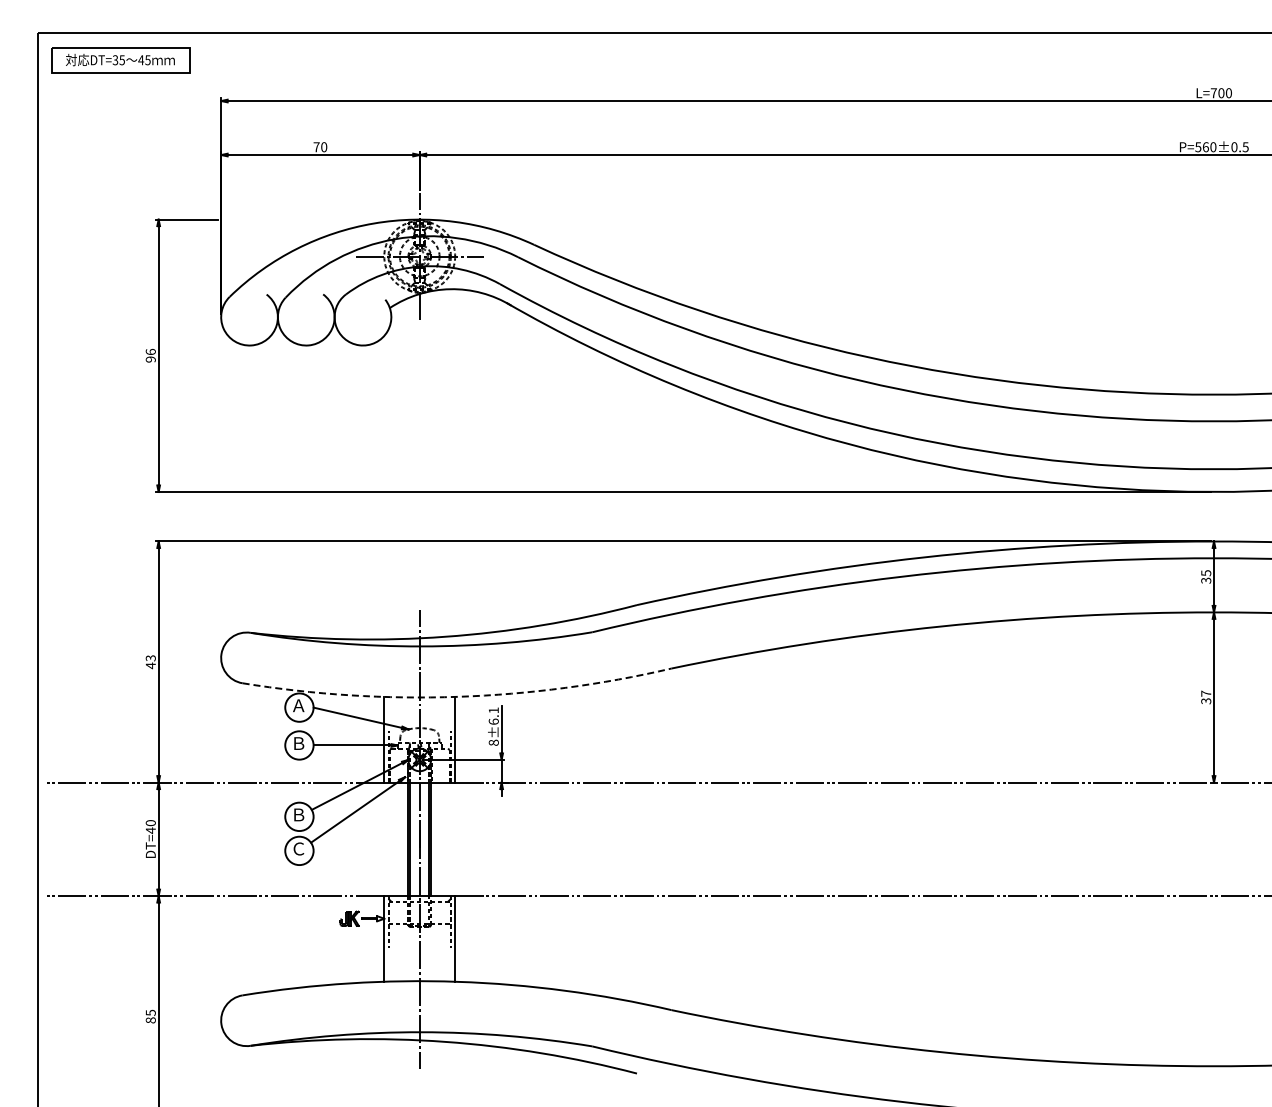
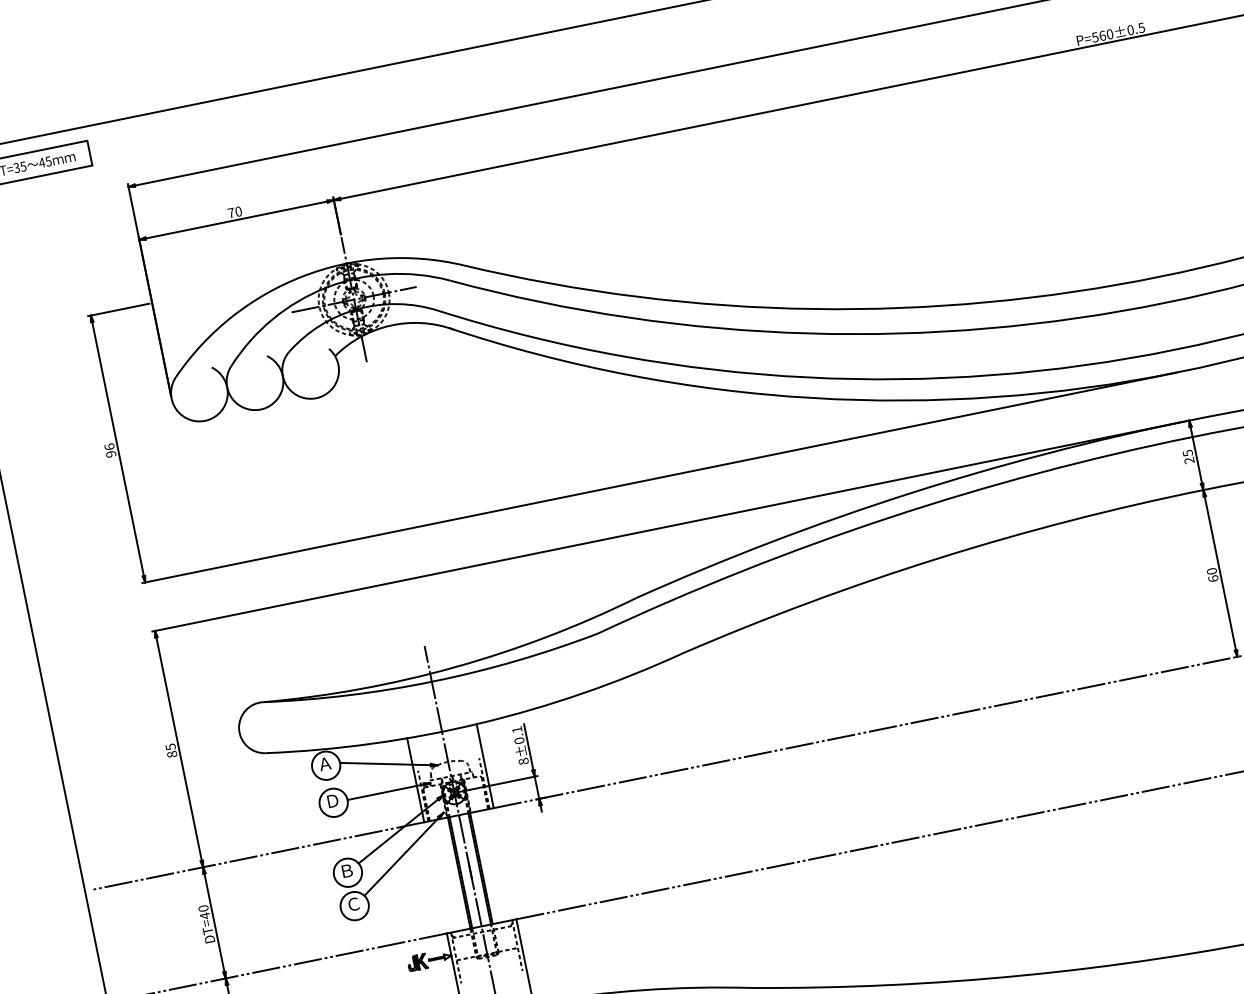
text: (1206, 580) -> (1189, 460), 35 -> 25
text: (150, 662) -> (171, 751), 43 -> 85
arc: (457, 696) -> (478, 723), dashed -> solid
text: (1206, 697) -> (1212, 574), 37 -> 60
text: (493, 721) -> (519, 740), 8±6.1 -> 8±0.1
text: (299, 743) -> (333, 800), Ｂ -> Ｄ

